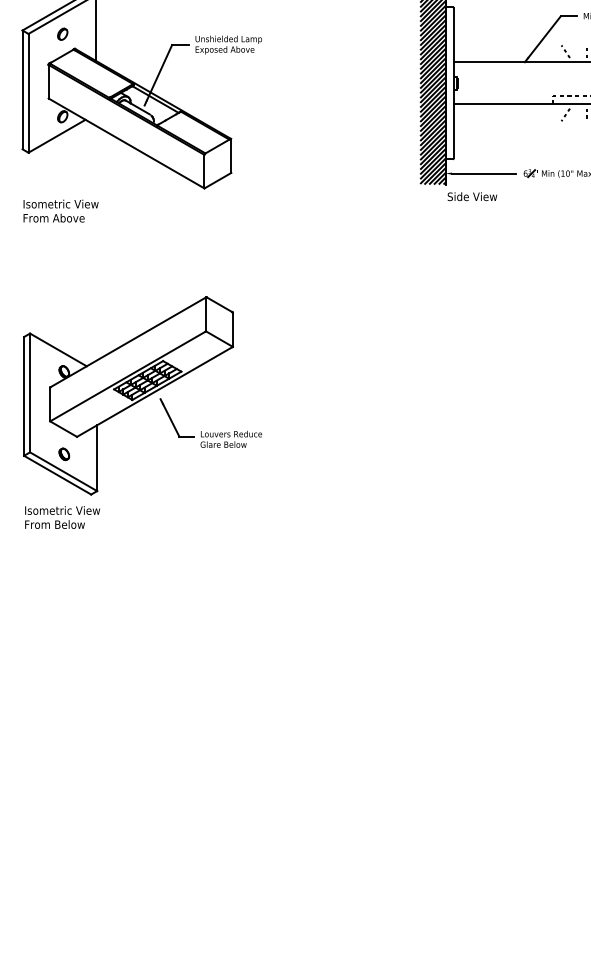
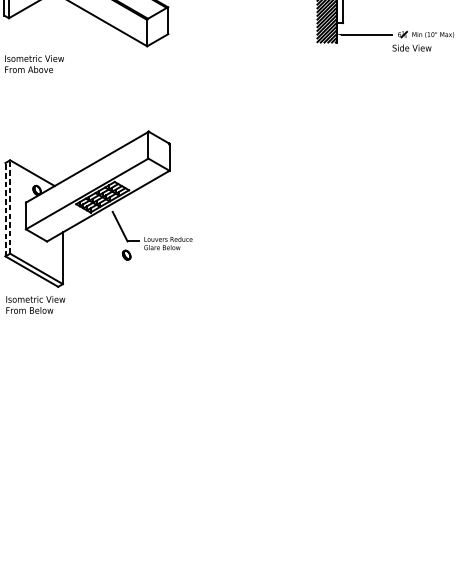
text: (472, 196) -> (412, 47), moved
line: (30, 392) -> (10, 206), solid -> dashed
line: (24, 395) -> (5, 209), solid -> dashed
part: (64, 454) -> (126, 255), moved

